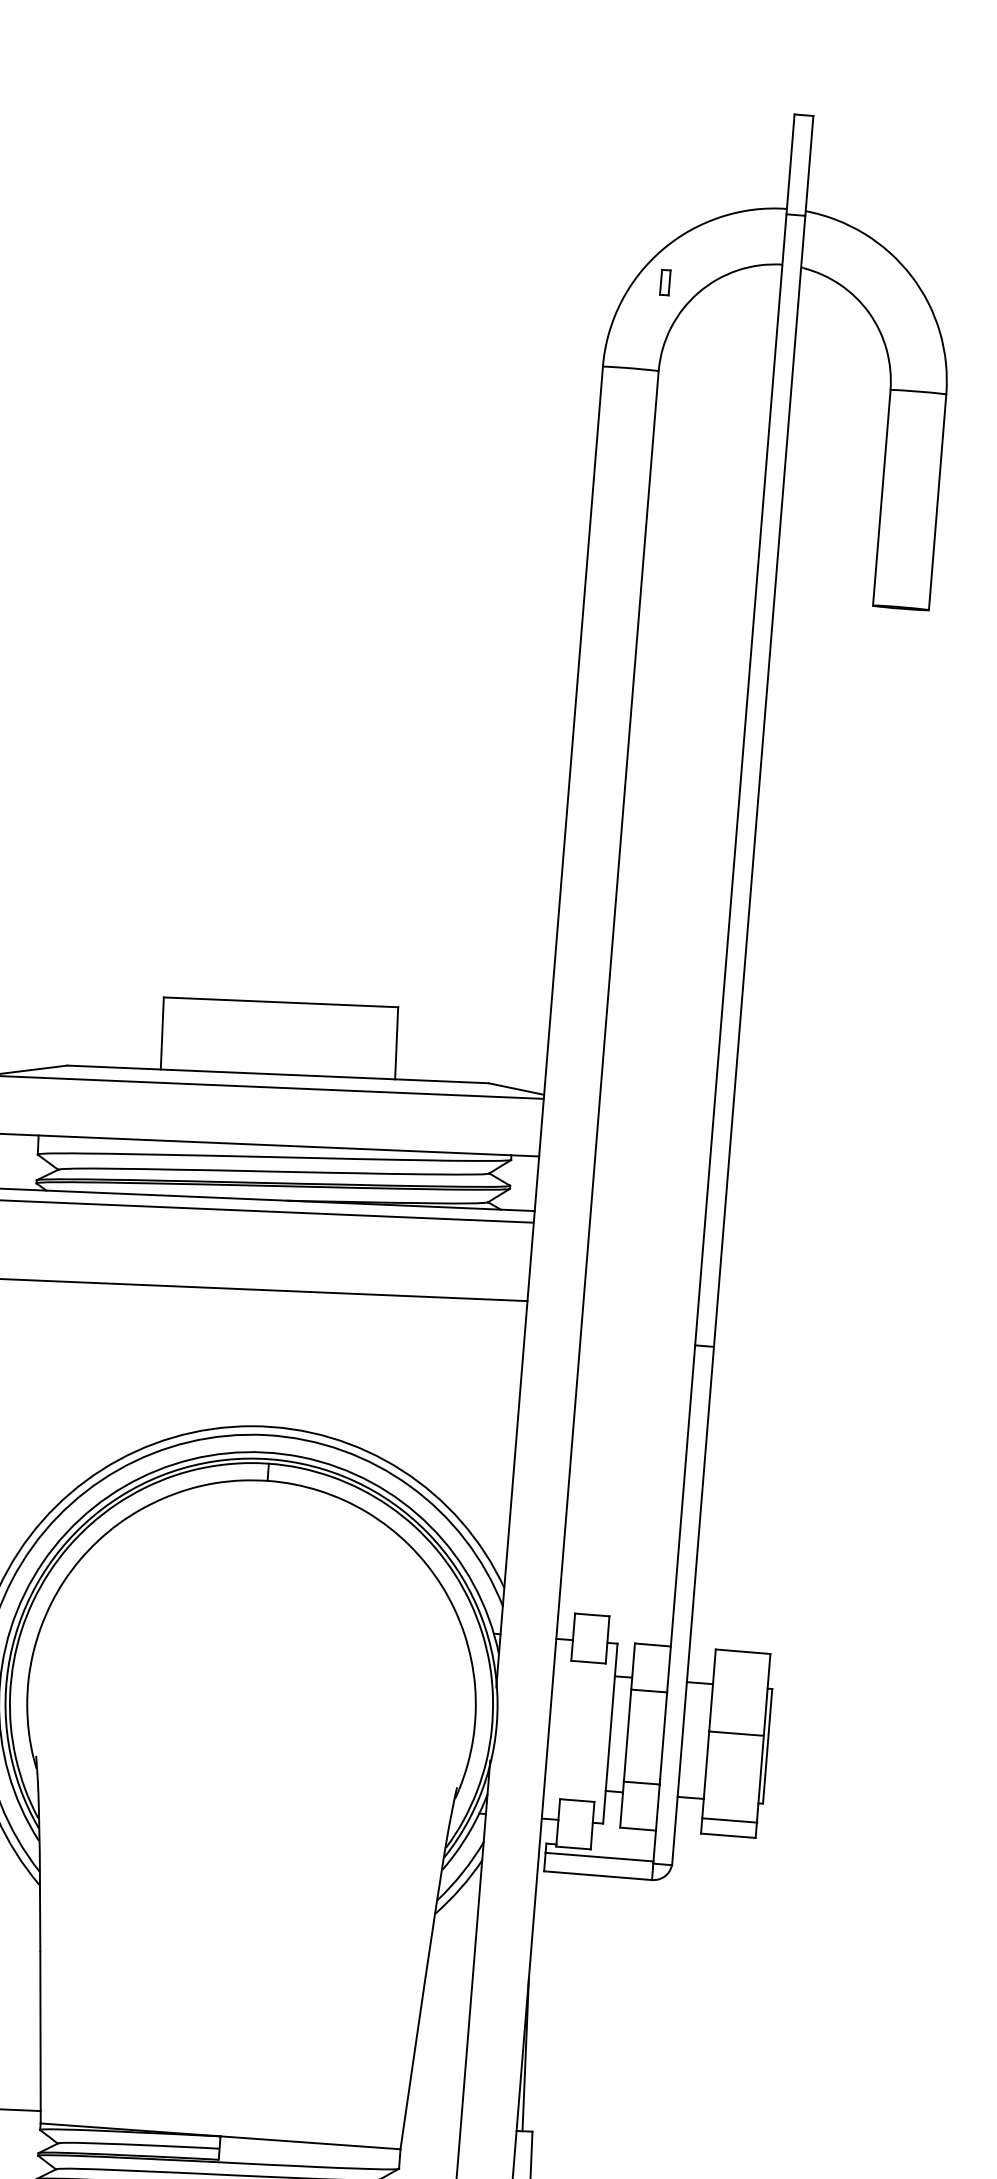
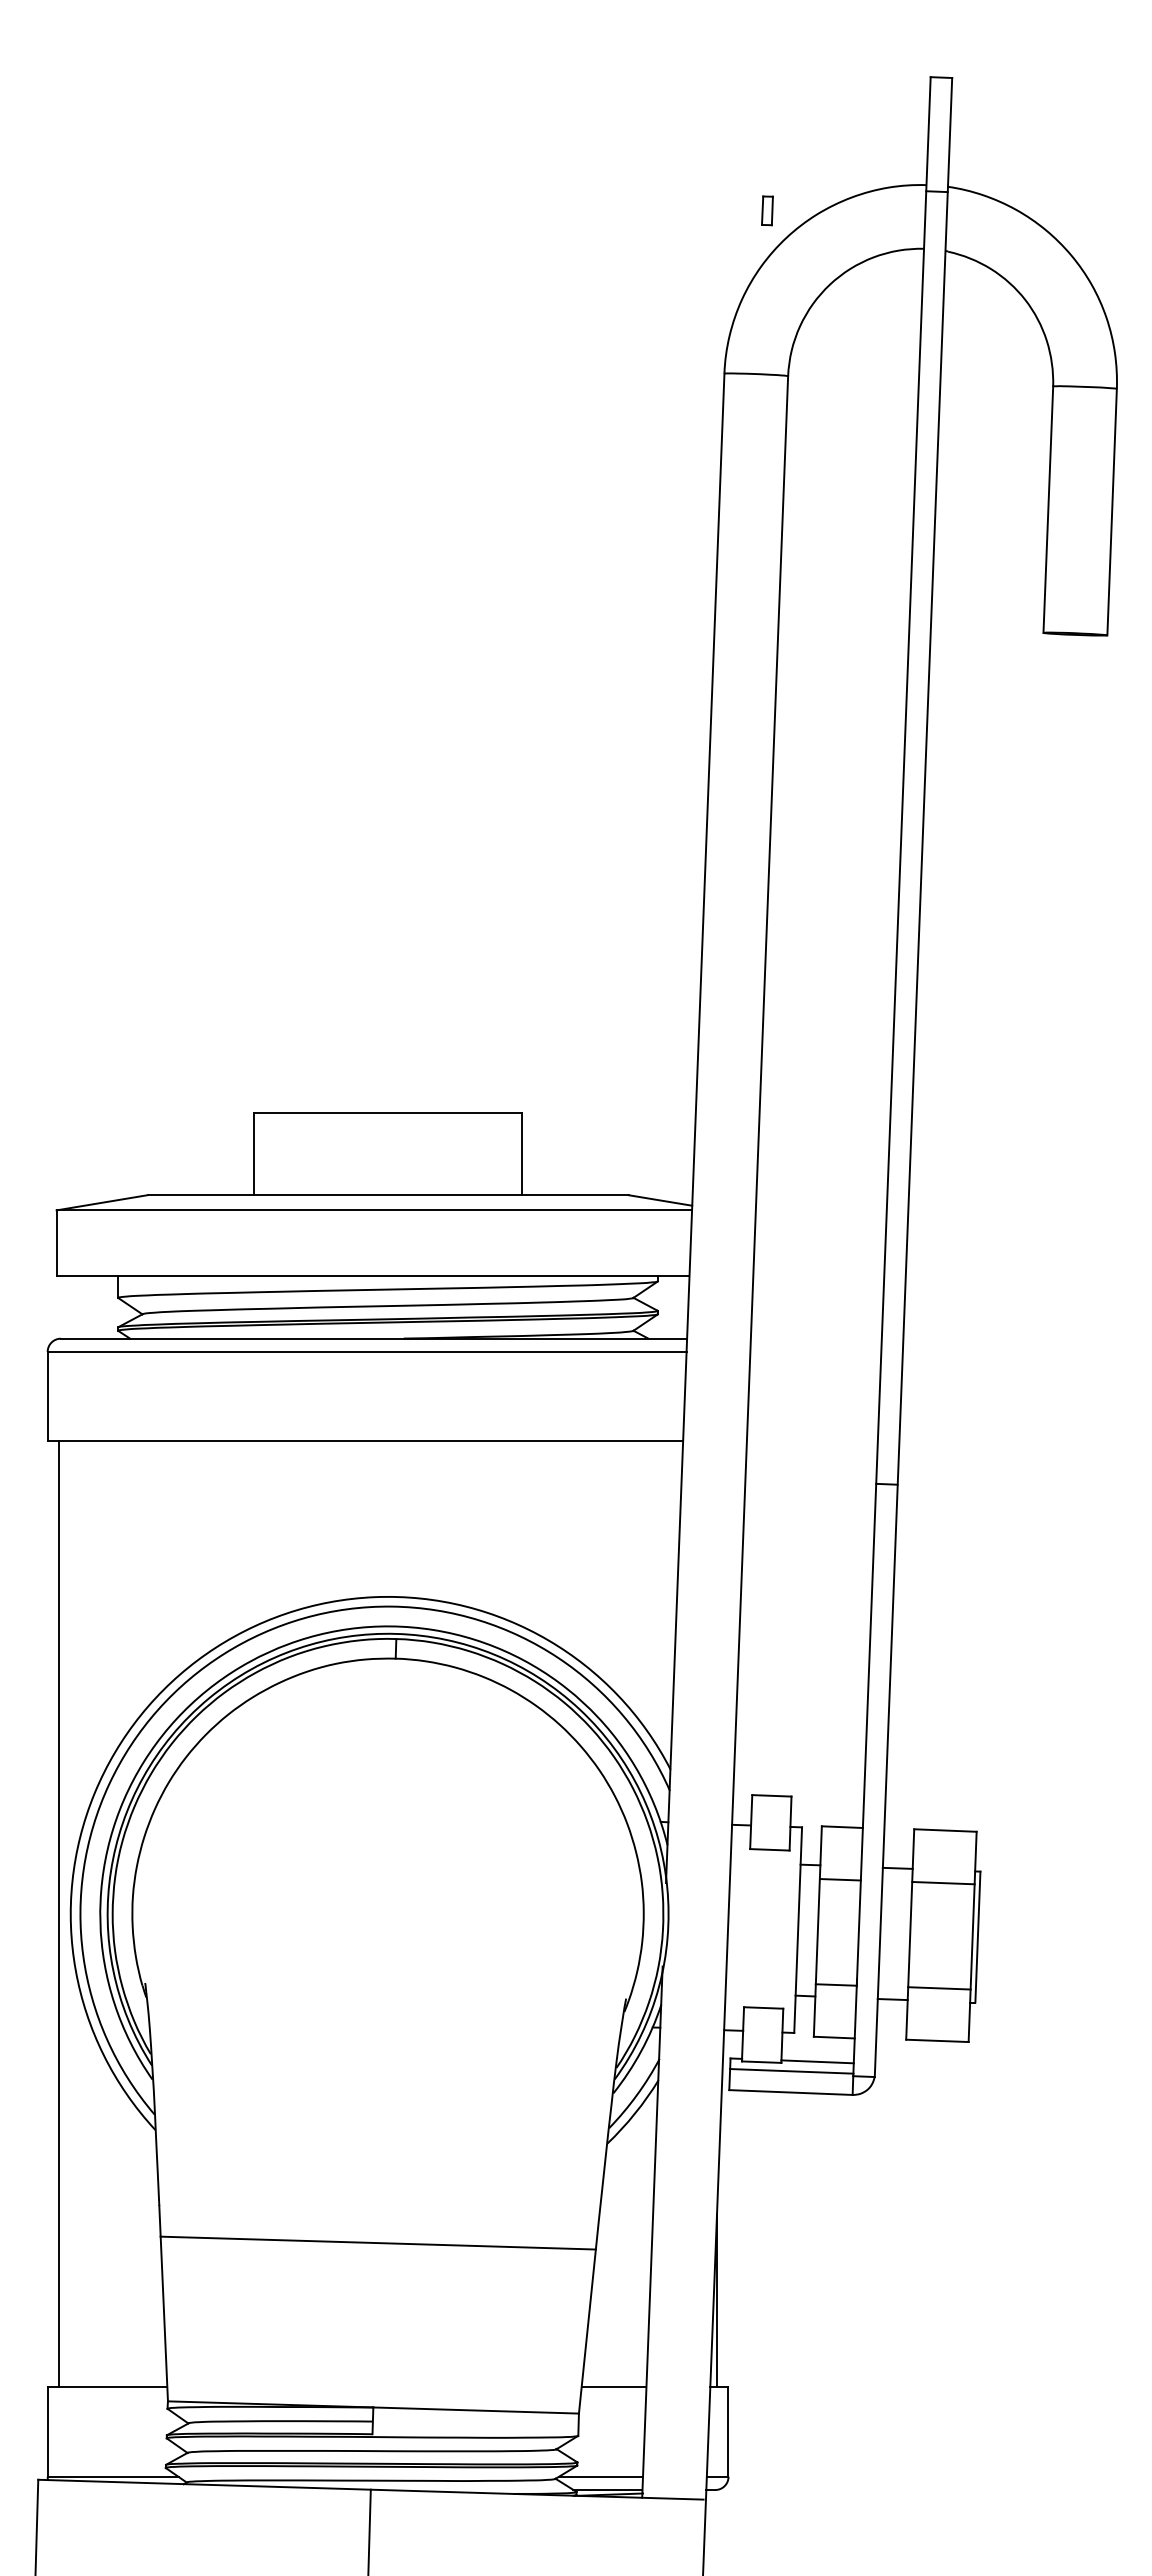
part: (665, 282) -> (767, 210), moved
line: (736, 1733) -> (943, 1882), moved
line: (729, 1820) -> (939, 1988), moved
line: (622, 1849) -> (817, 2061), added
line: (230, 1991) -> (377, 2242), added
line: (431, 2127) -> (613, 2387), added

